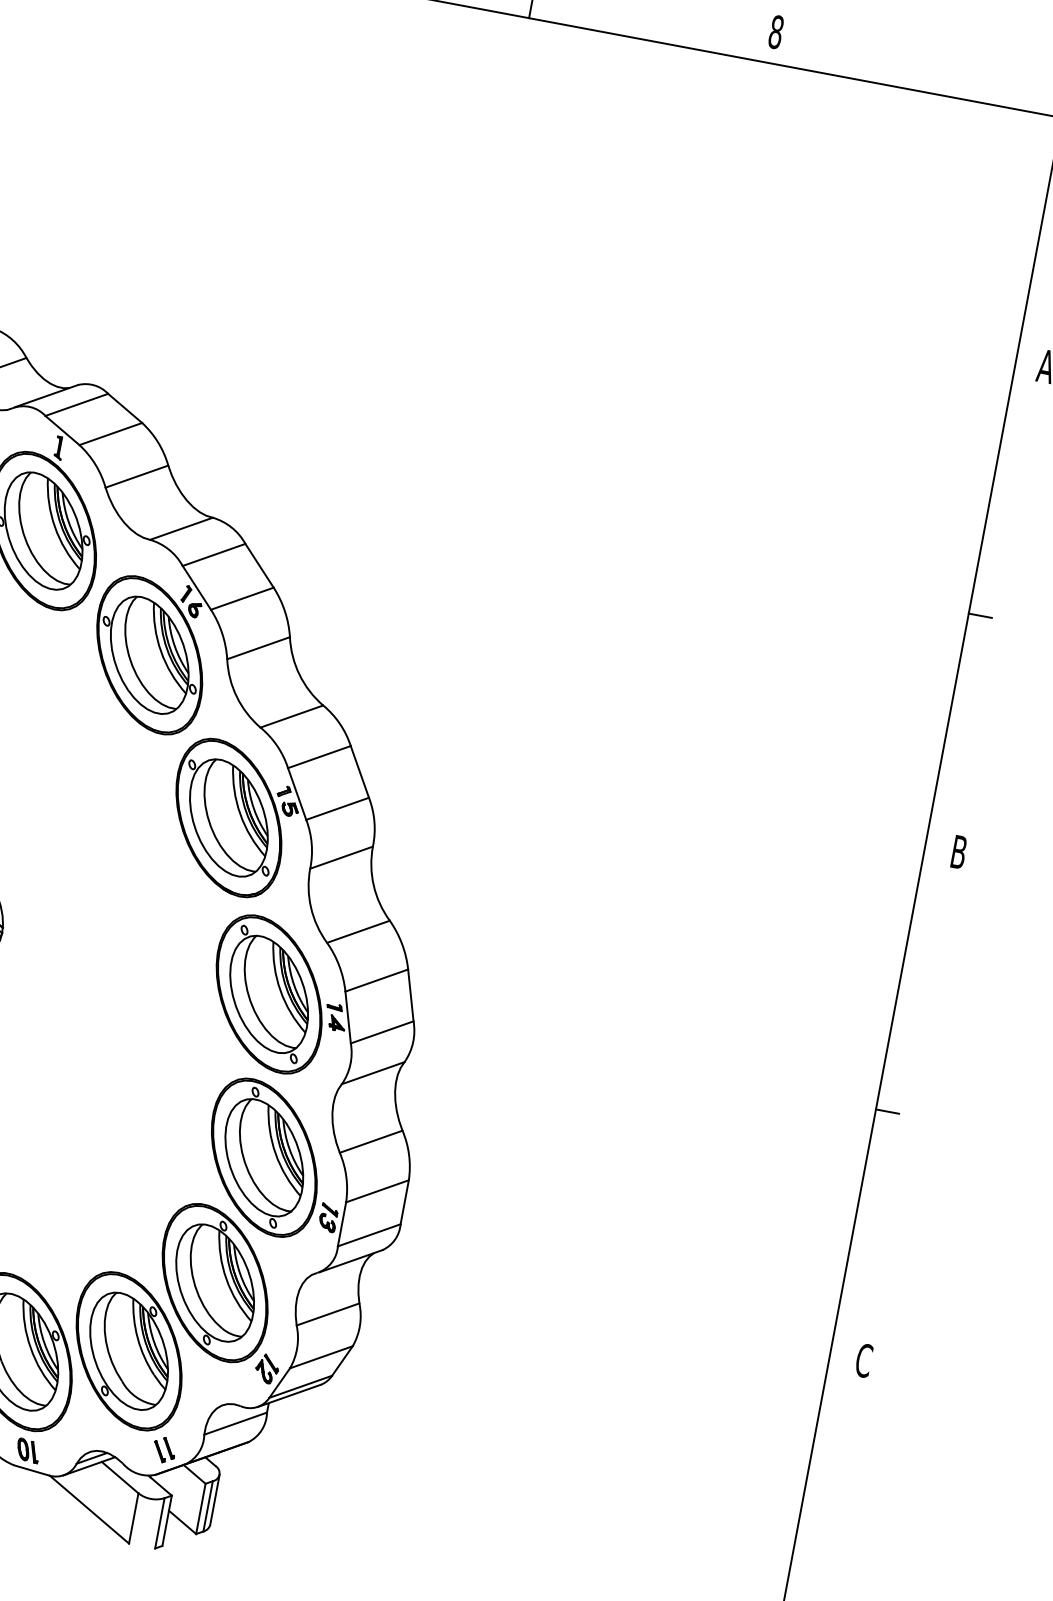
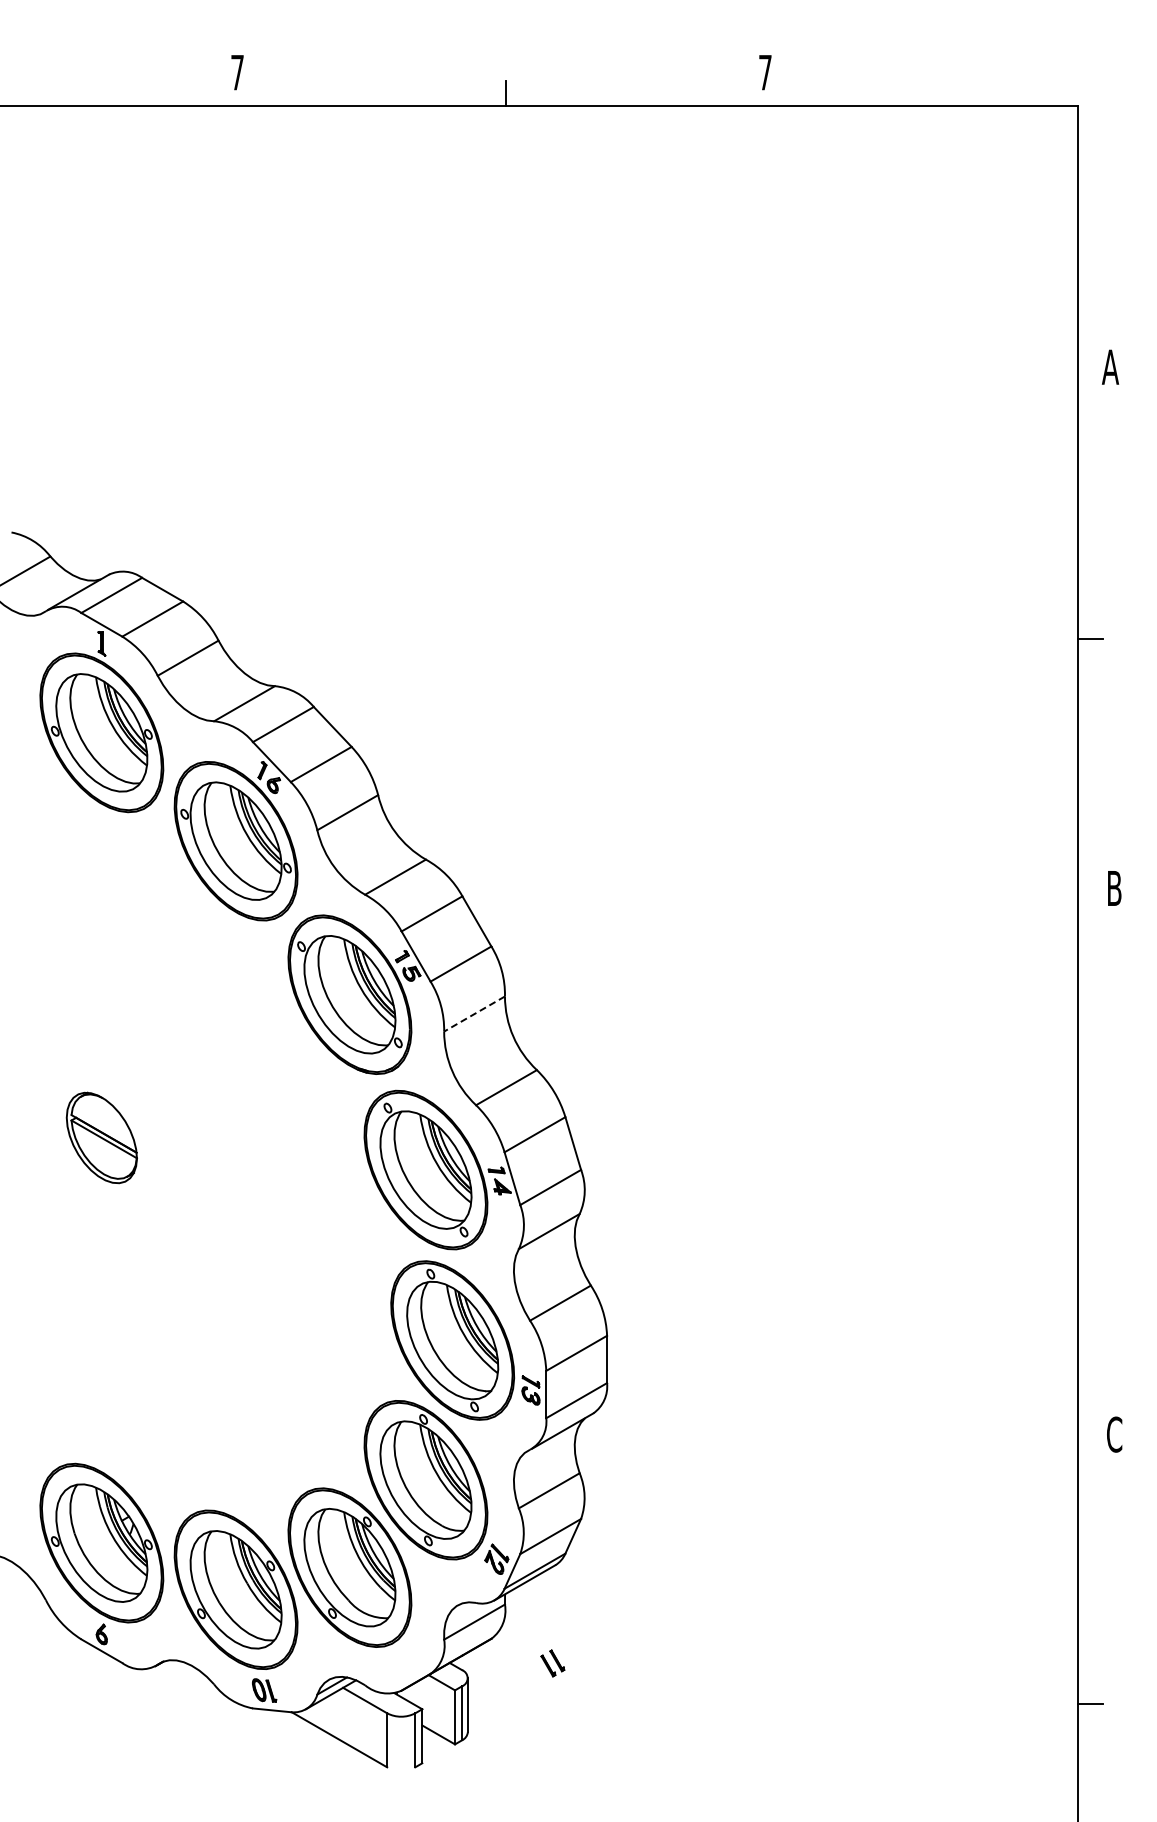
text: (776, 32) -> (765, 72), 8 -> 7
line: (341, 858) -> (474, 1014), solid -> dashed
line: (887, 1111) -> (1090, 1171), removed
part: (164, 1450) -> (552, 1663), moved

